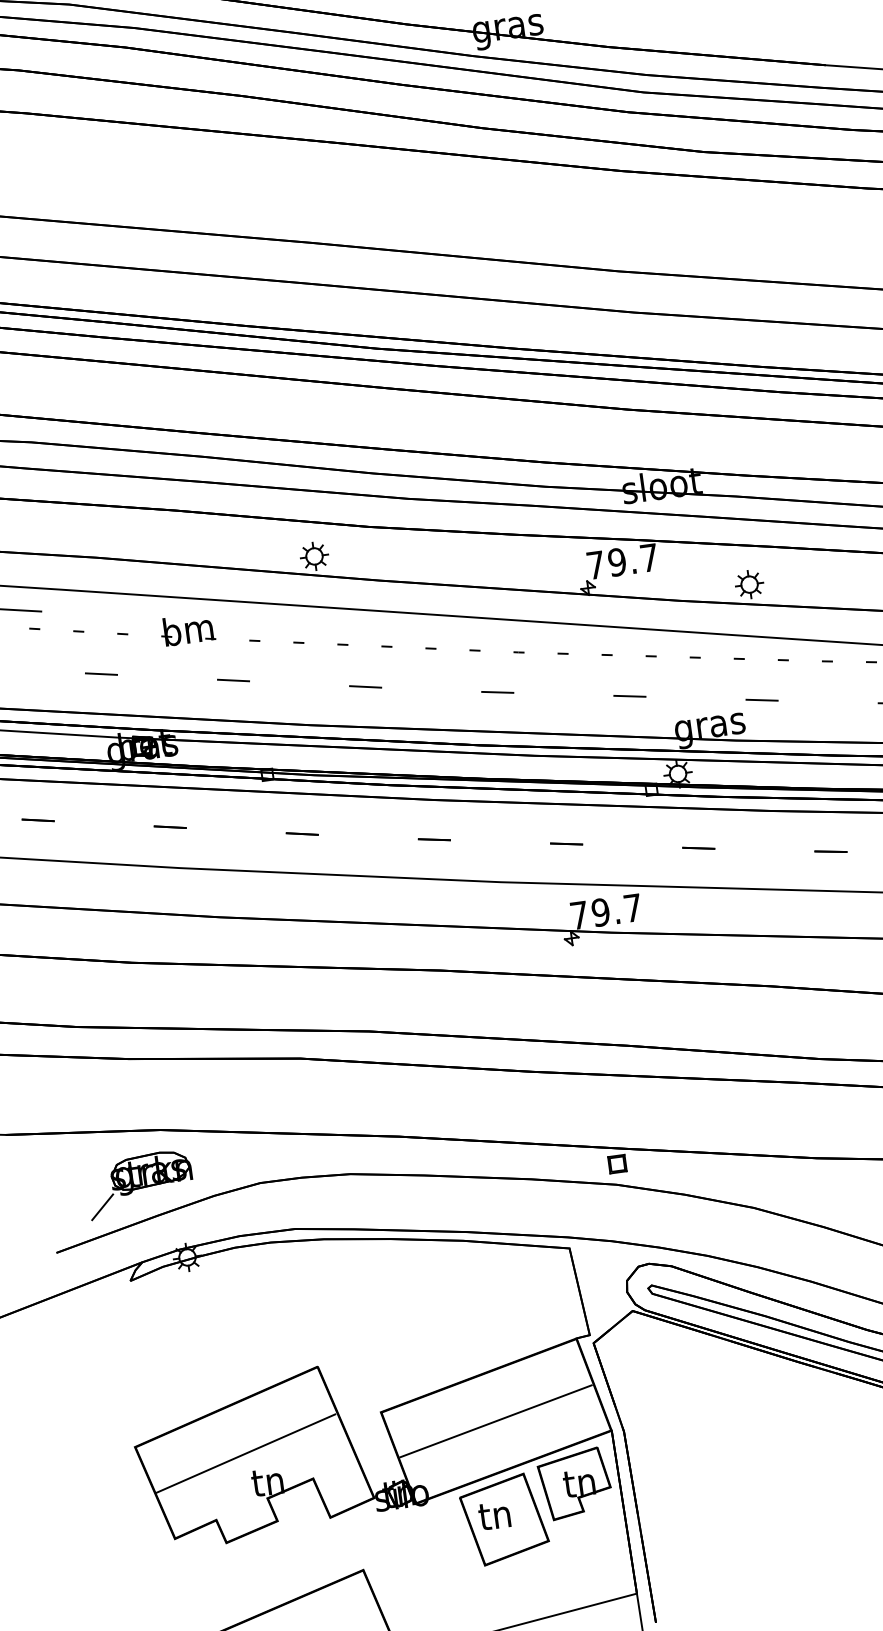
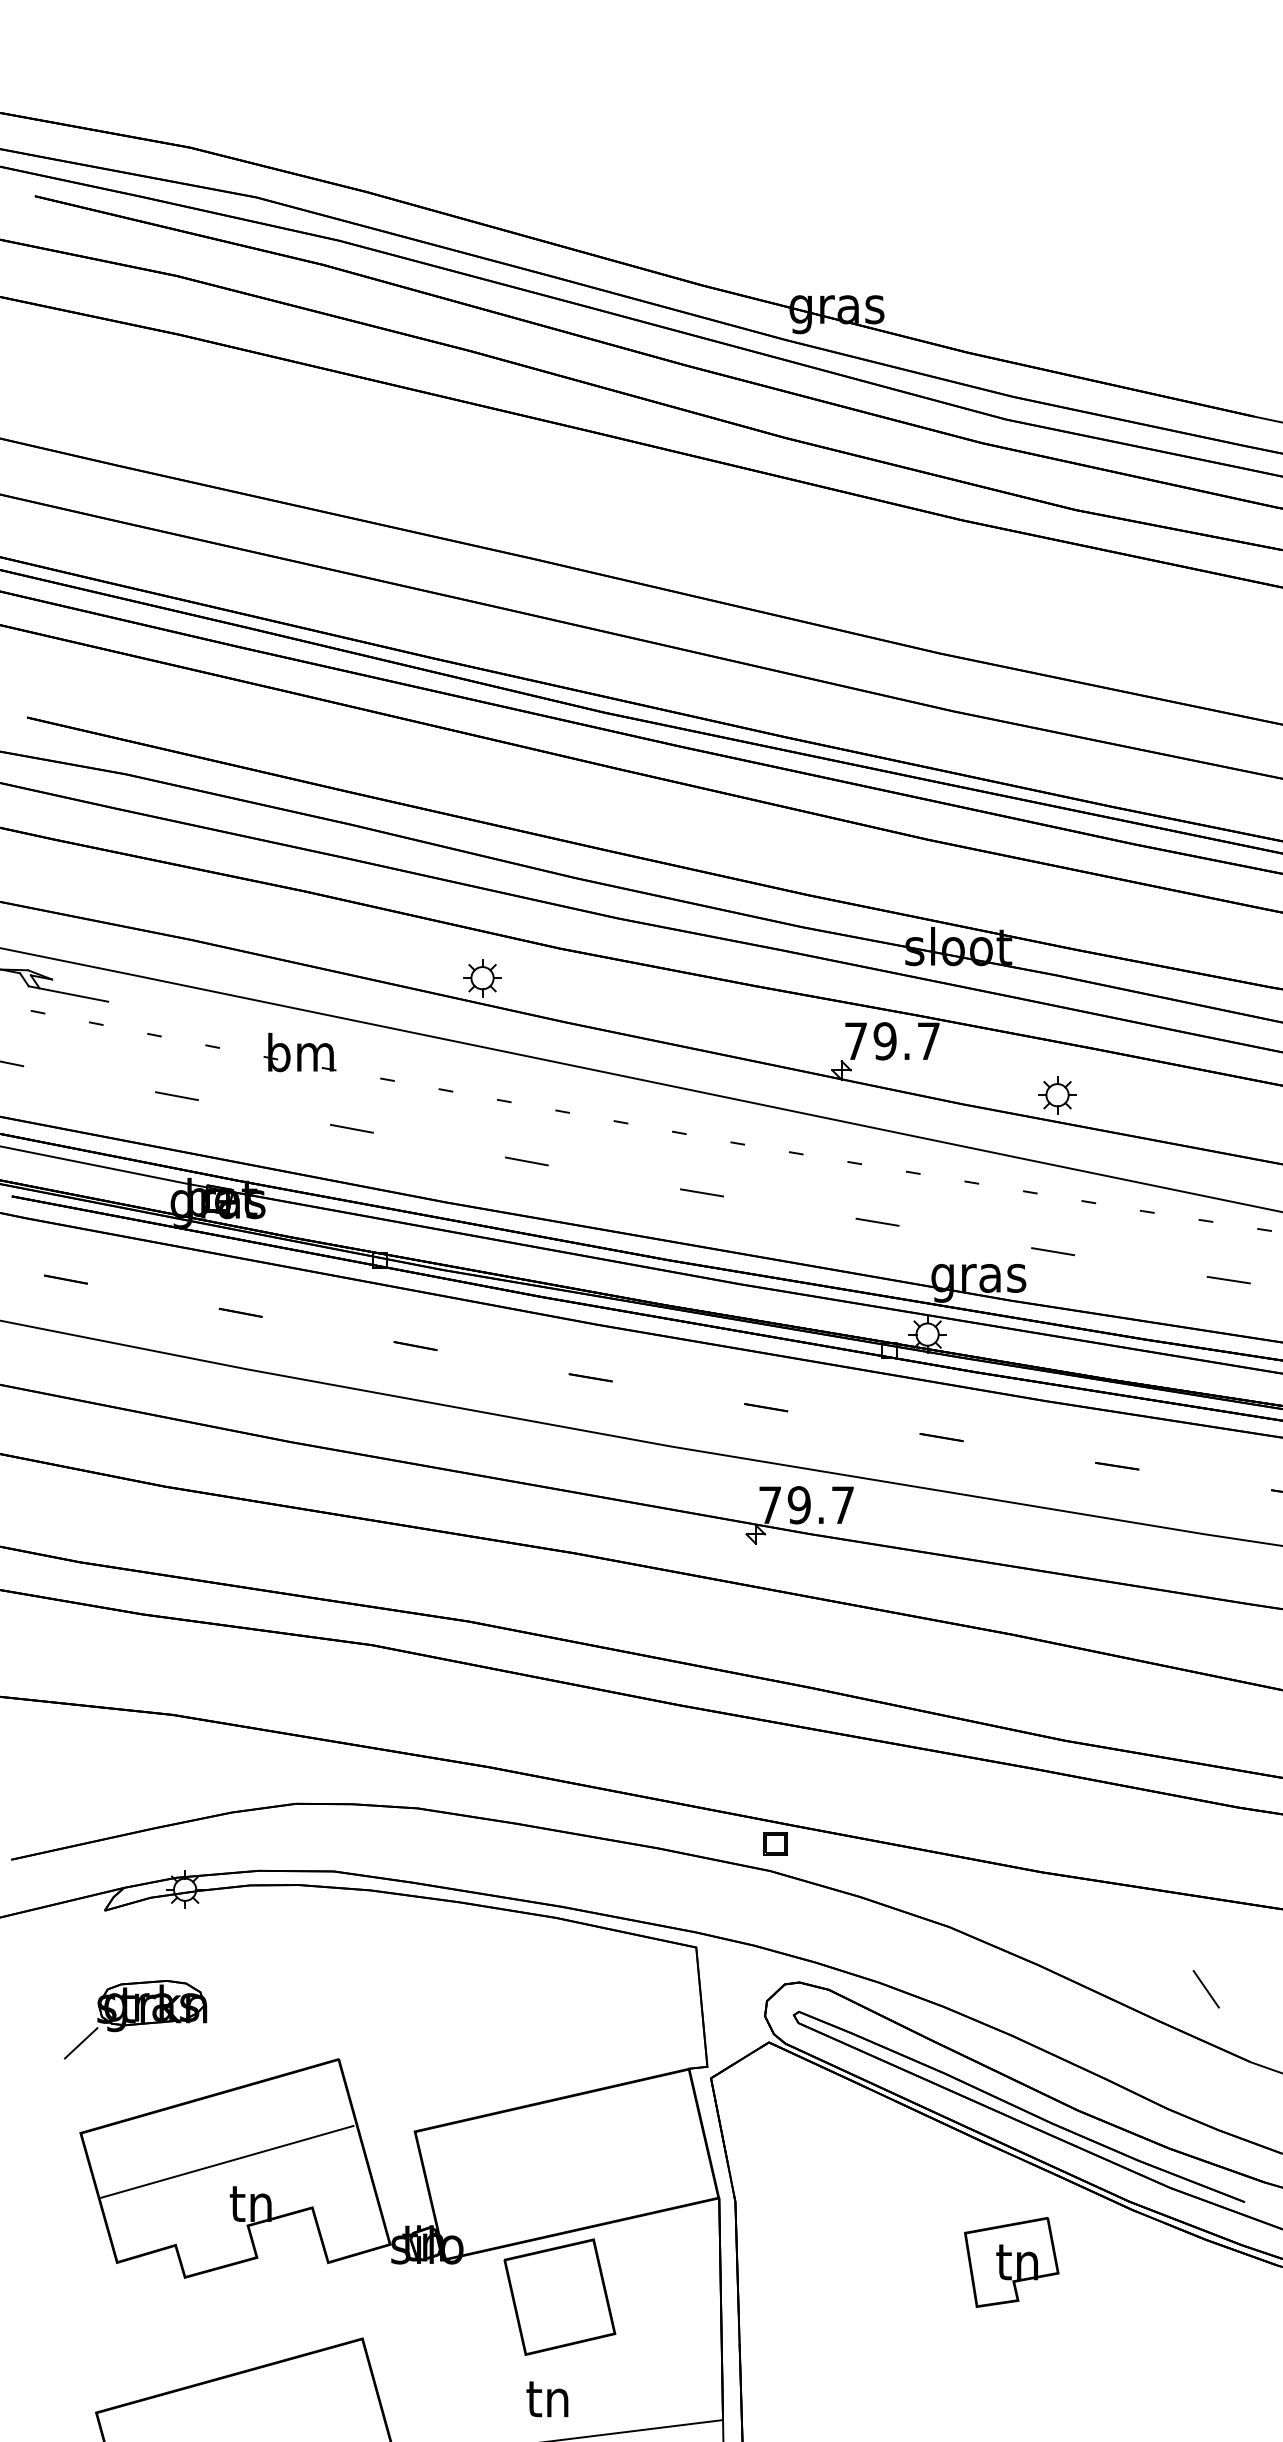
part: (140, 1184) -> (135, 2019), moved
line: (495, 1421) -> (566, 2164), removed
part: (575, 1483) -> (1011, 2262), moved
text: (494, 1515) -> (547, 2399), moved

